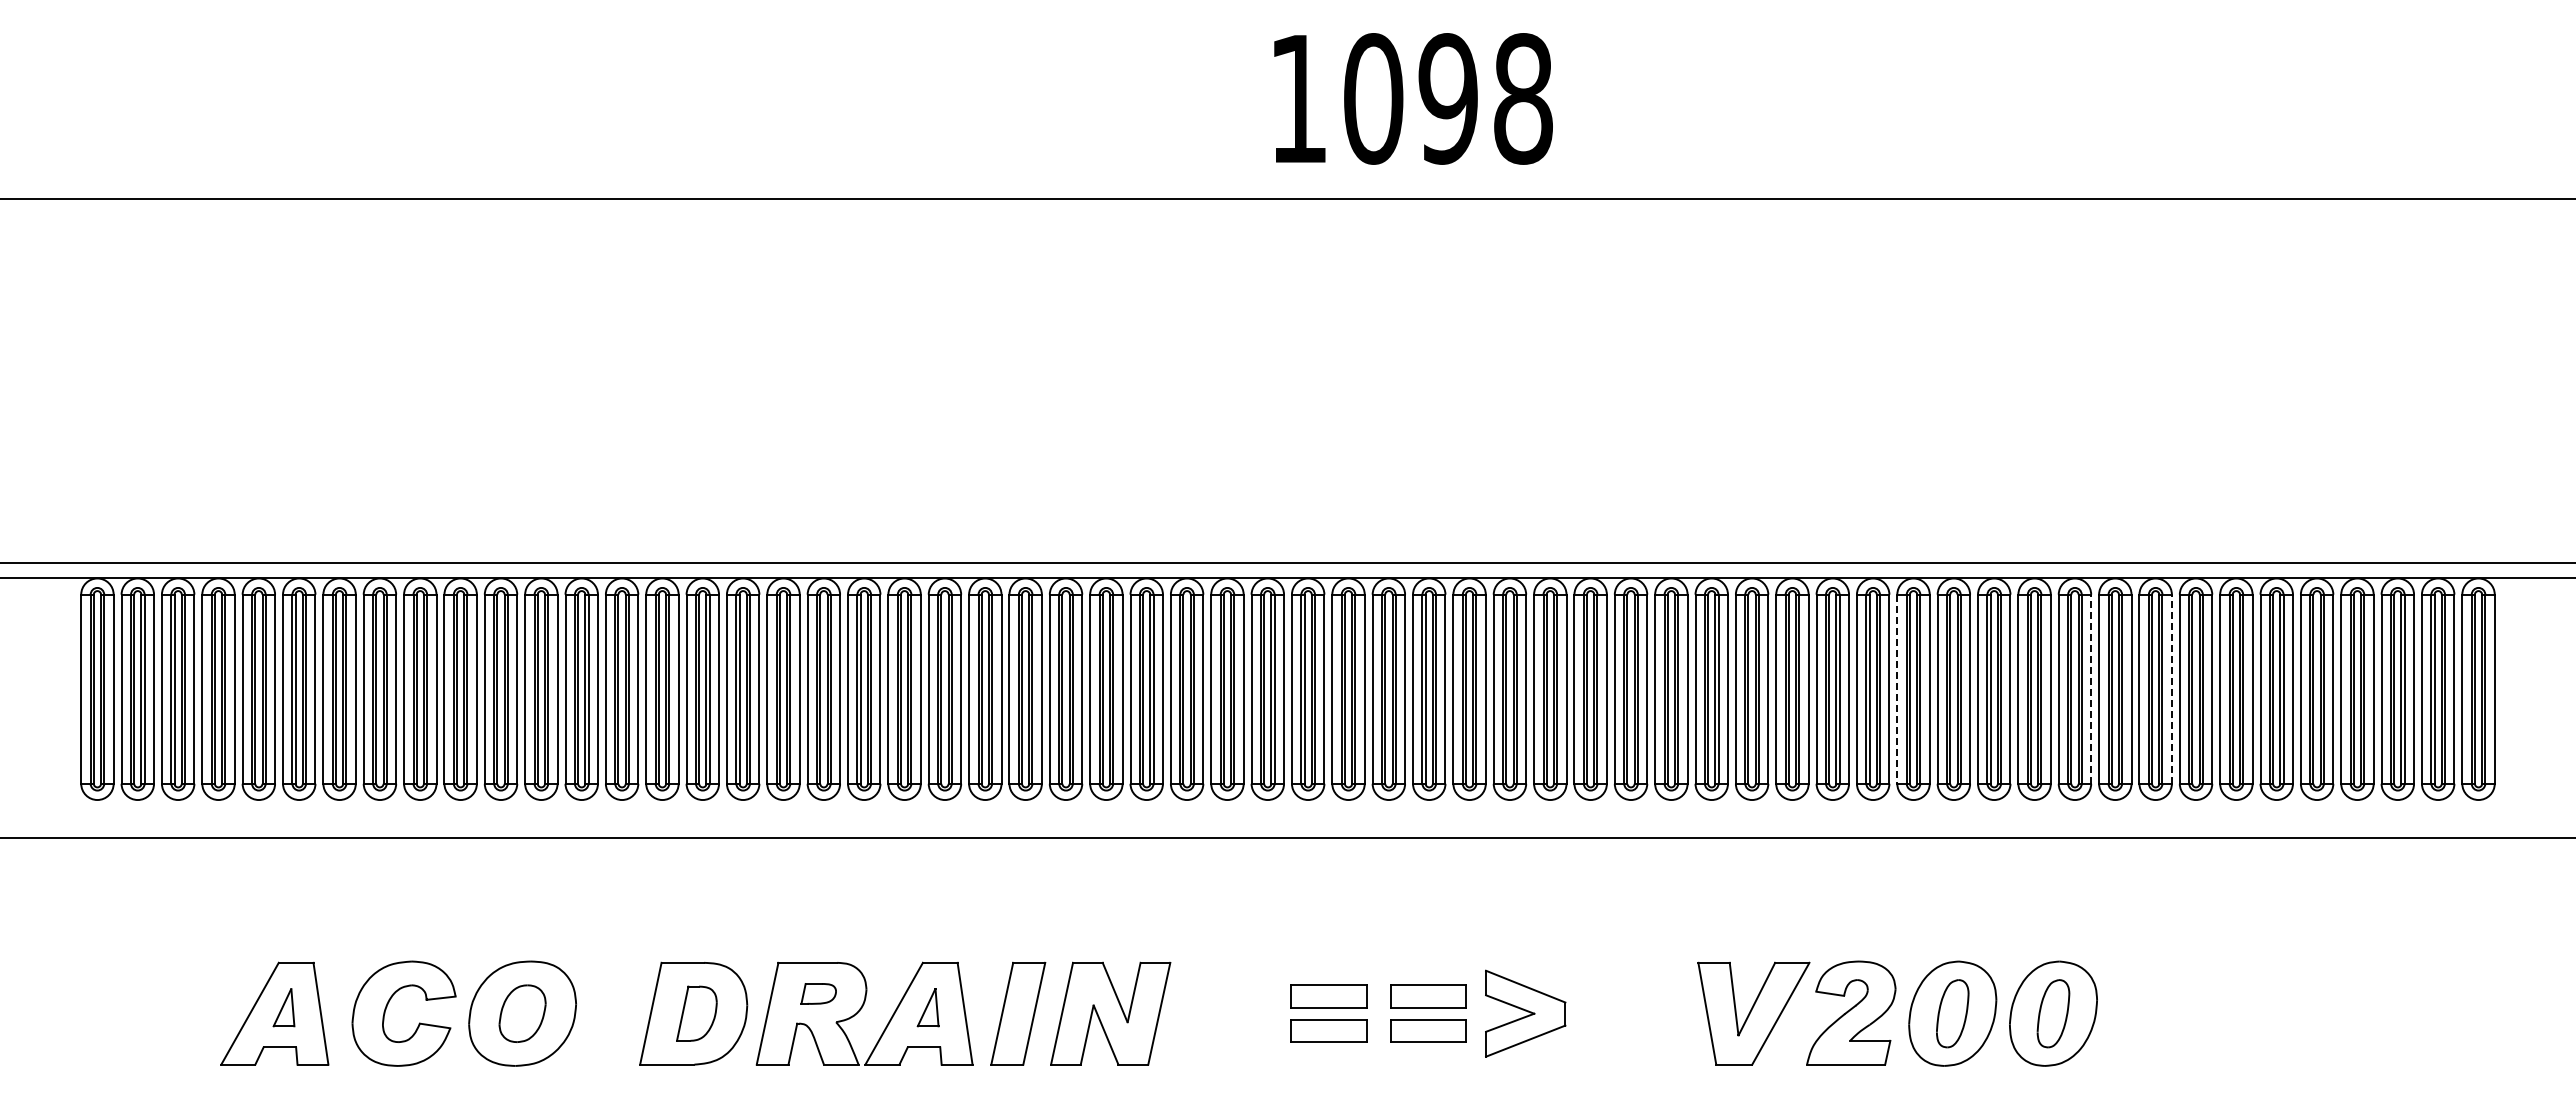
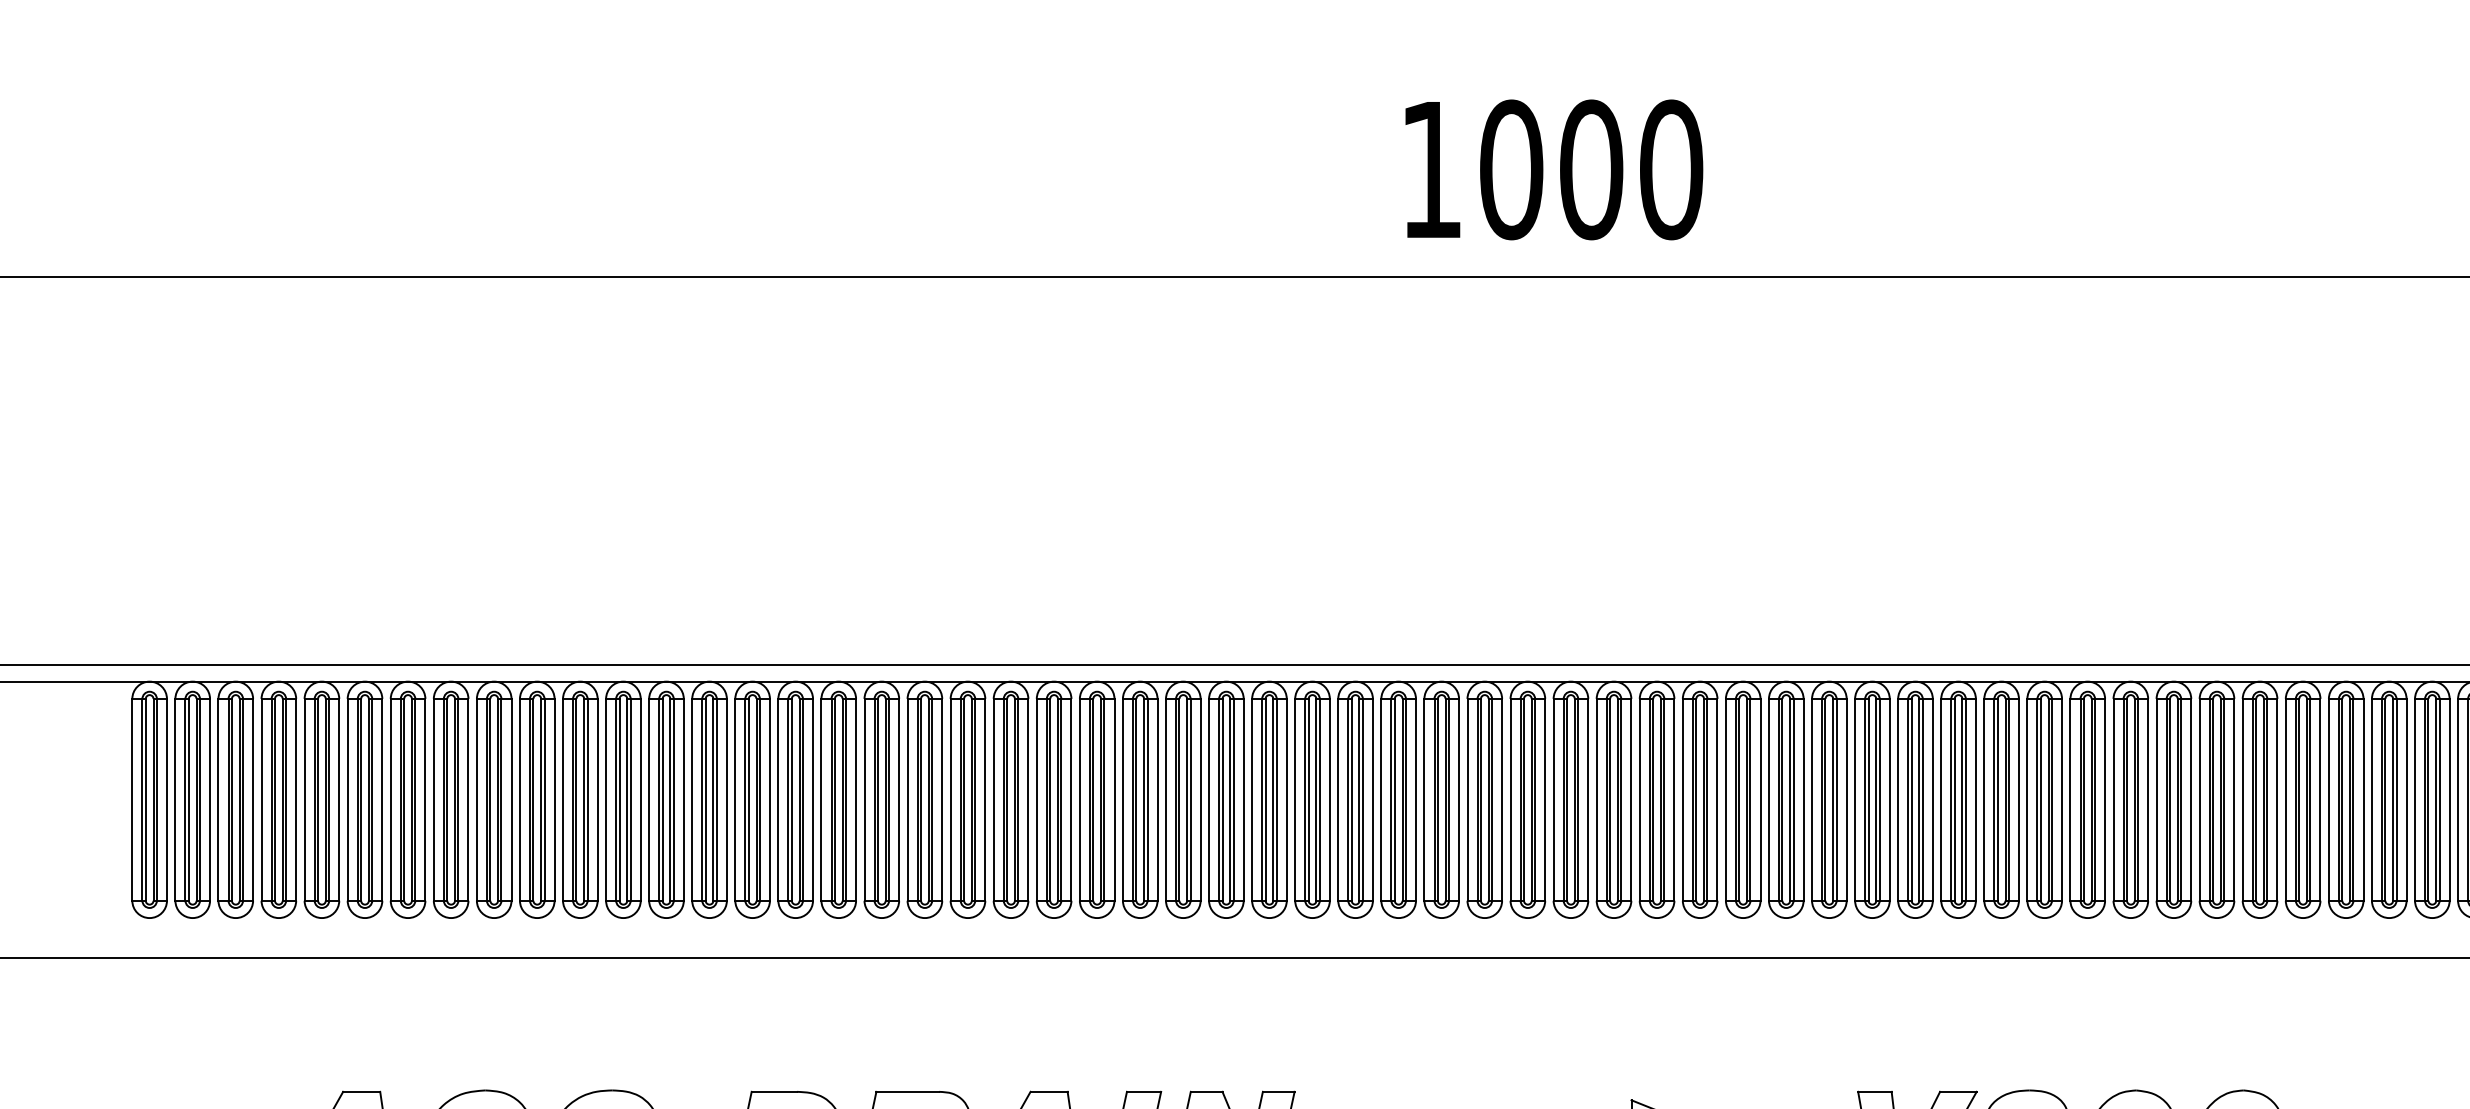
text: (1485, 98) -> (1630, 169), 1098 -> 1000
line: (1897, 689) -> (2070, 800), dashed -> solid
line: (2091, 689) -> (2277, 800), dashed -> solid
line: (2171, 689) -> (2363, 800), dashed -> solid

